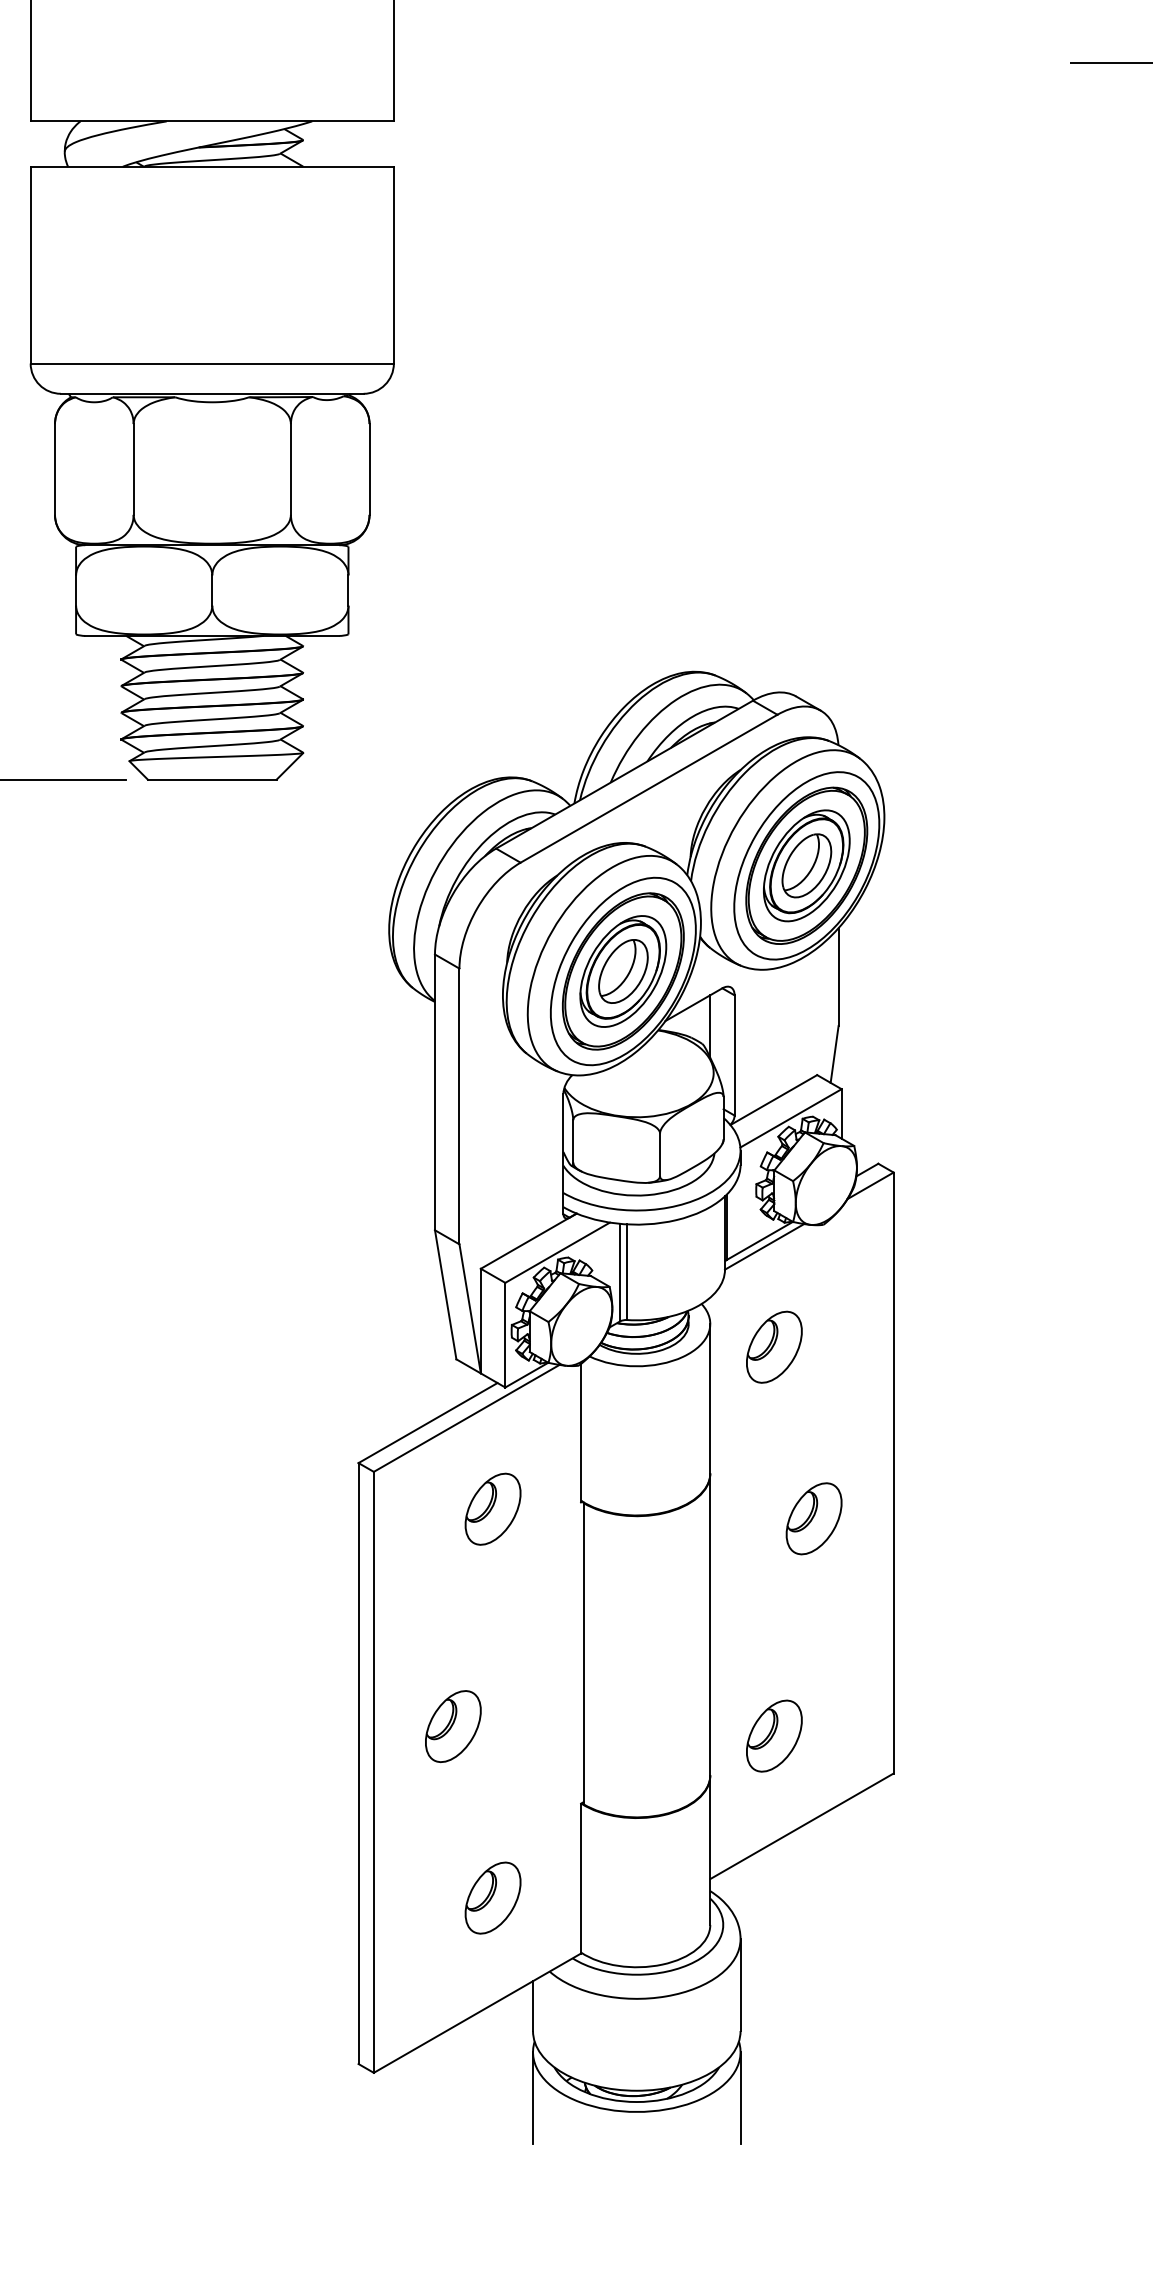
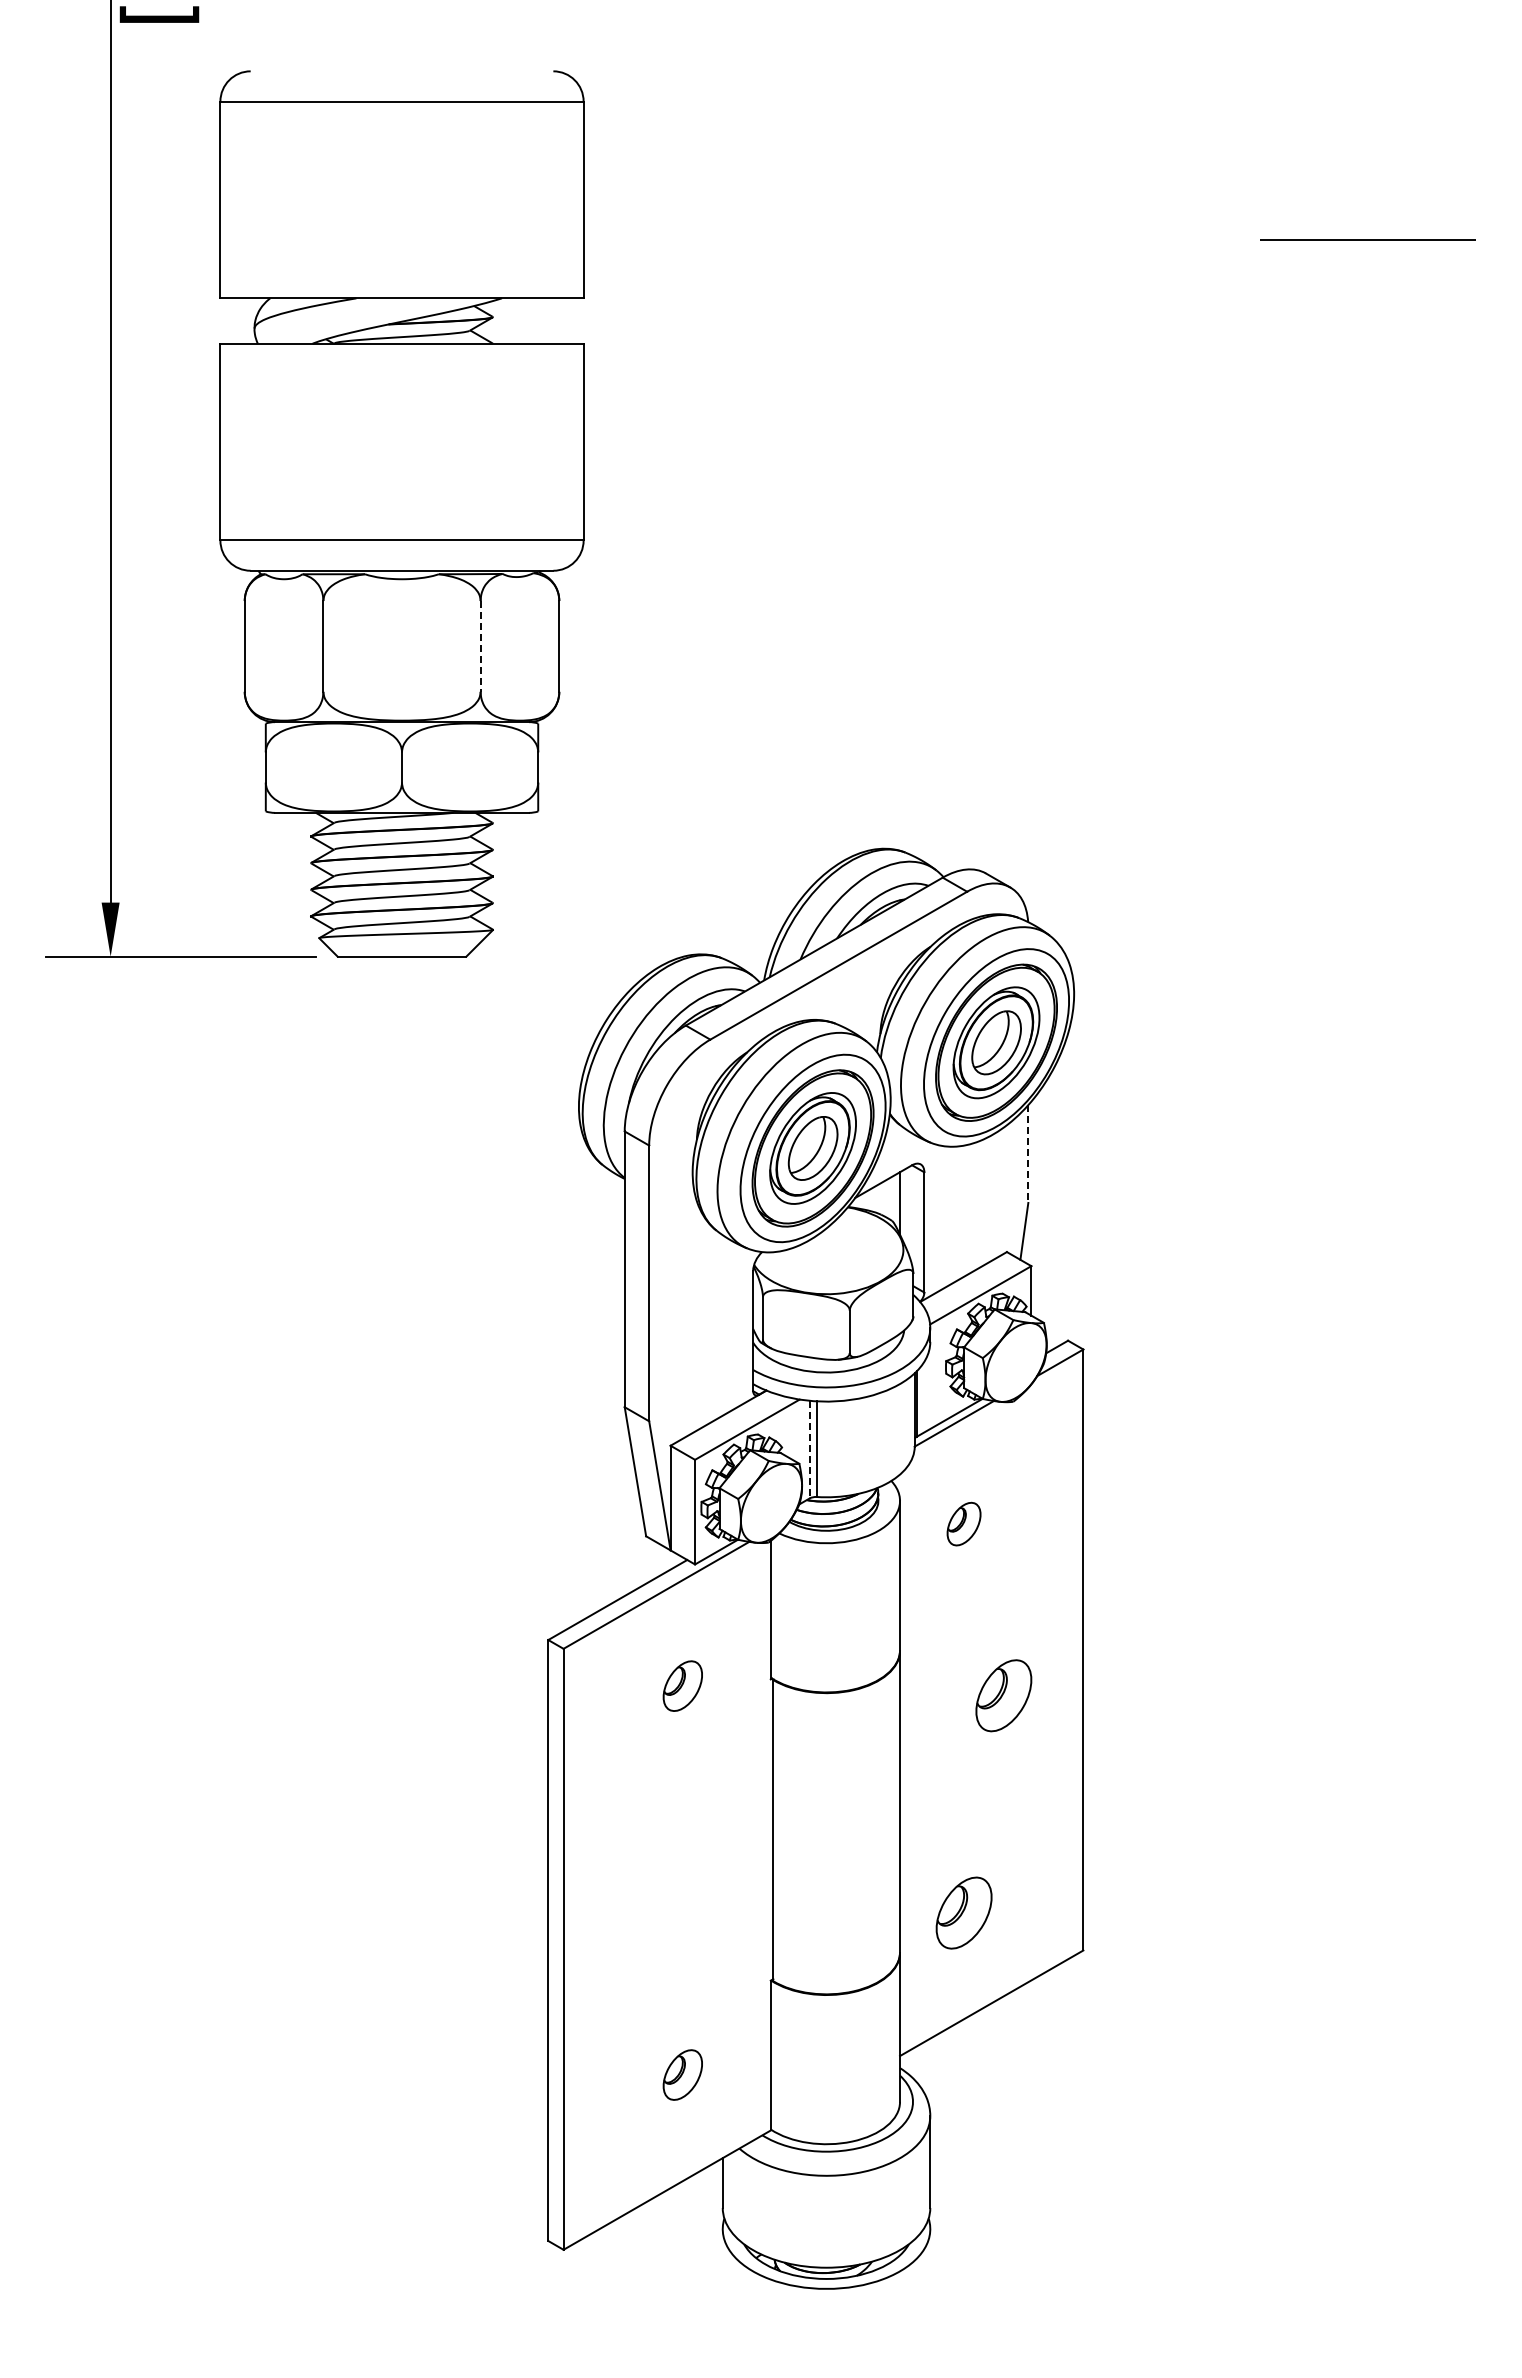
line: (290, 469) -> (480, 646), solid -> dashed
line: (838, 977) -> (1028, 1154), solid -> dashed
line: (619, 1272) -> (809, 1449), solid -> dashed
part: (773, 1346) -> (963, 1523), size x0.6
part: (492, 1508) -> (682, 1685), size x0.7
part: (452, 1726) -> (642, 1903), removed
part: (492, 1897) -> (682, 2074), size x0.7
line: (532, 2098) -> (722, 2275), removed
line: (740, 2098) -> (930, 2275), removed

